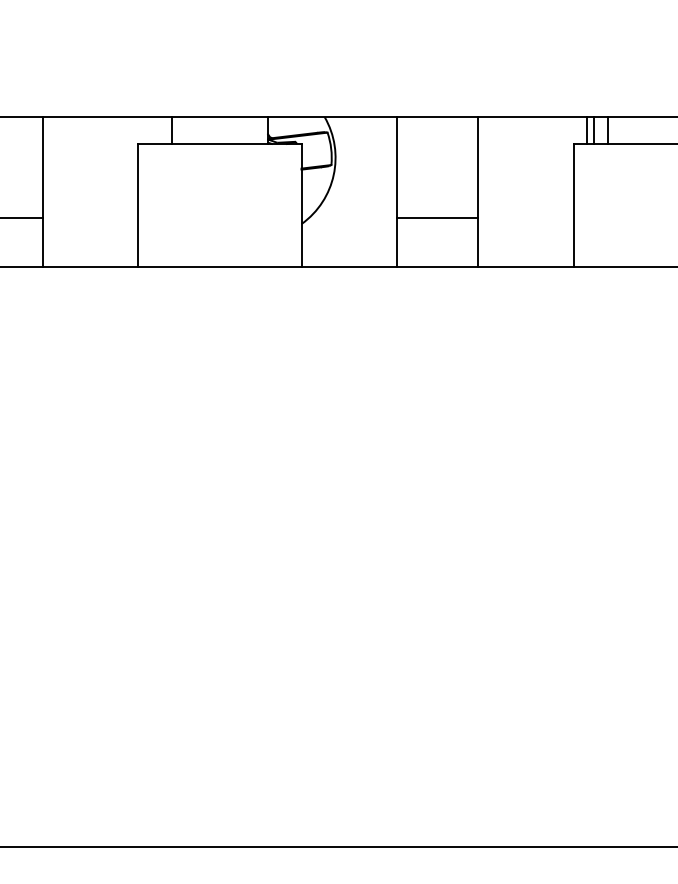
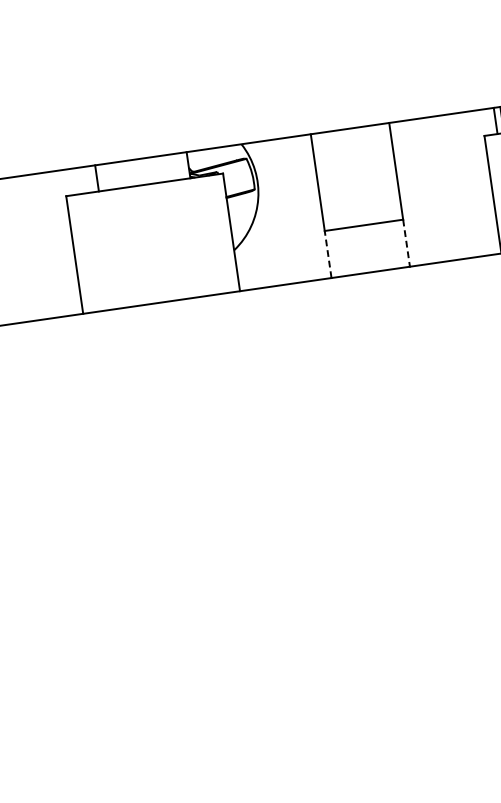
line: (396, 241) -> (327, 253), solid -> dashed
line: (478, 242) -> (406, 243), solid -> dashed

